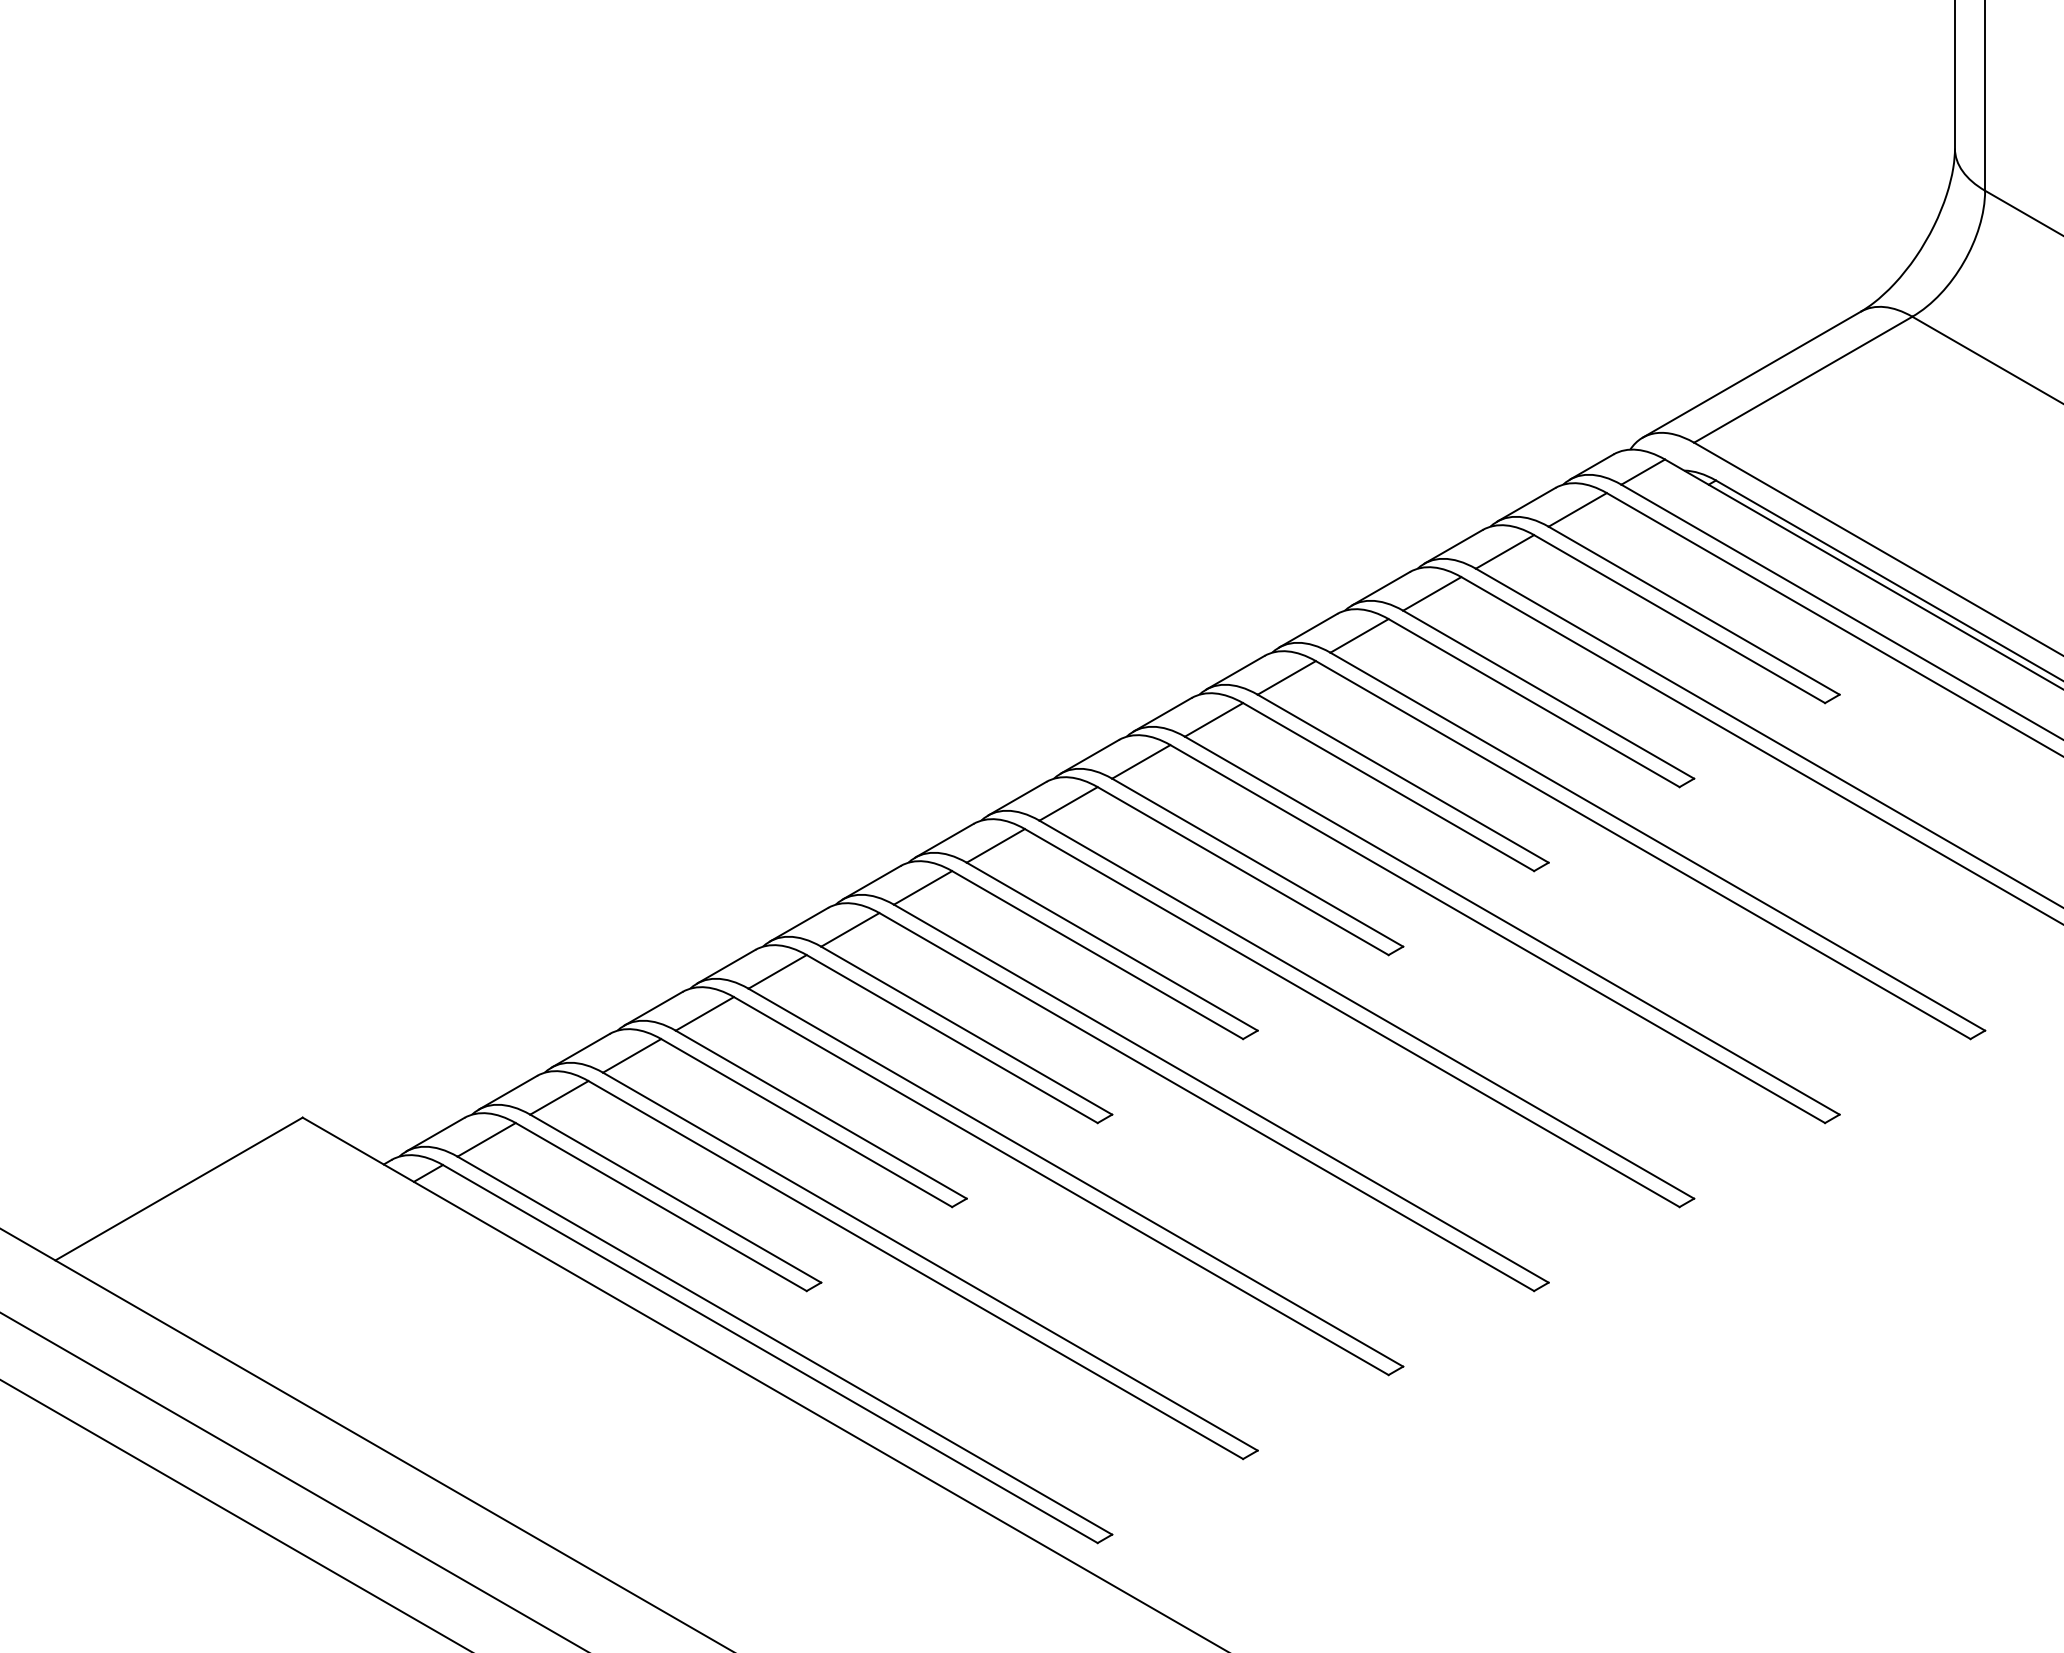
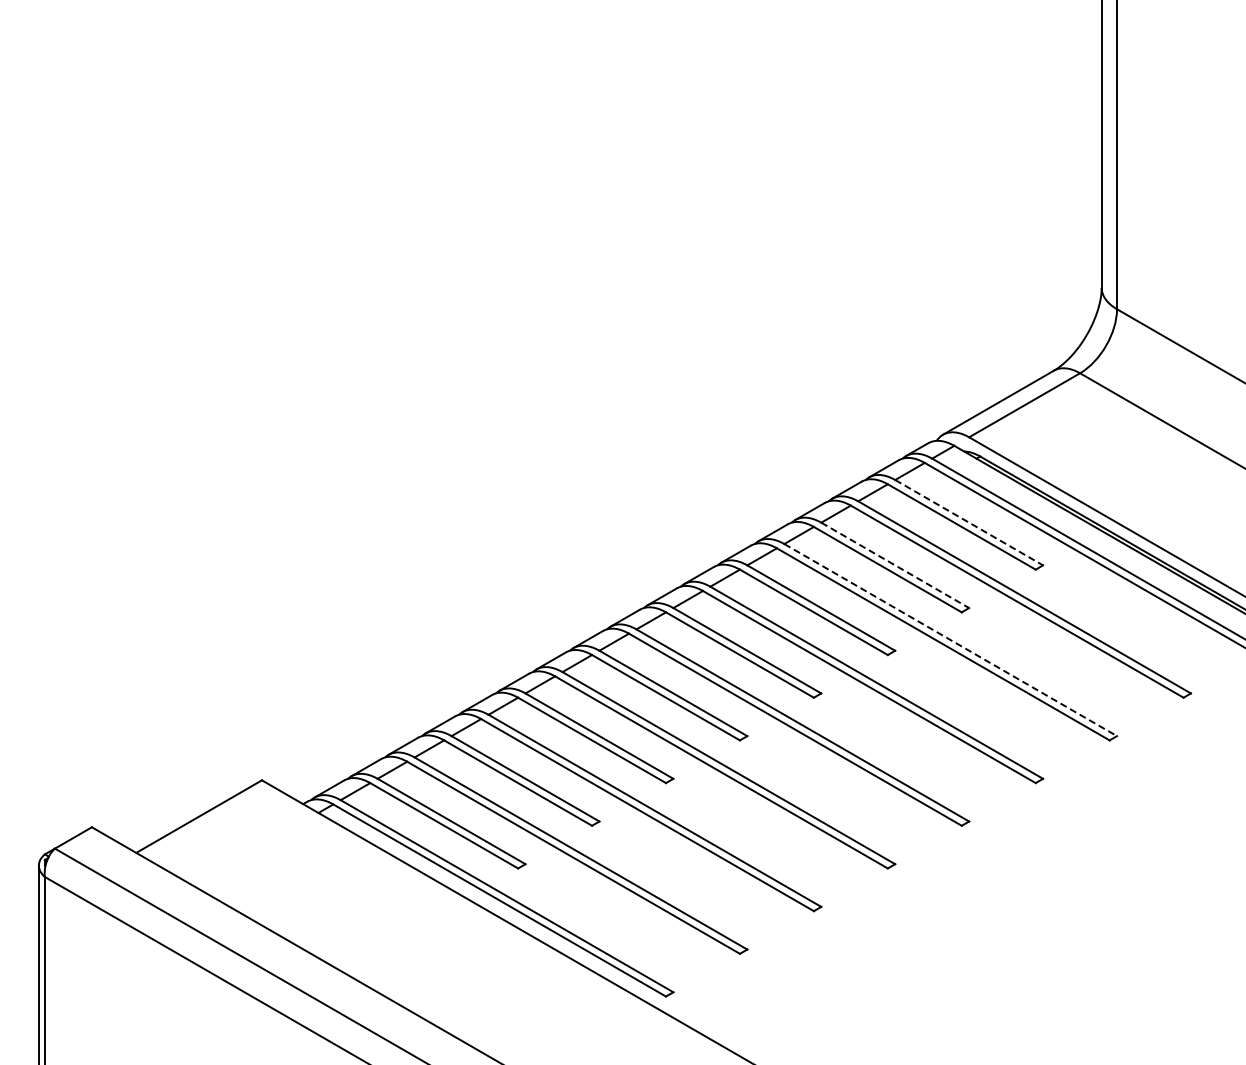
line: (1694, 610) -> (969, 522), solid -> dashed
line: (1549, 694) -> (895, 565), solid -> dashed
line: (1659, 842) -> (951, 640), solid -> dashed

